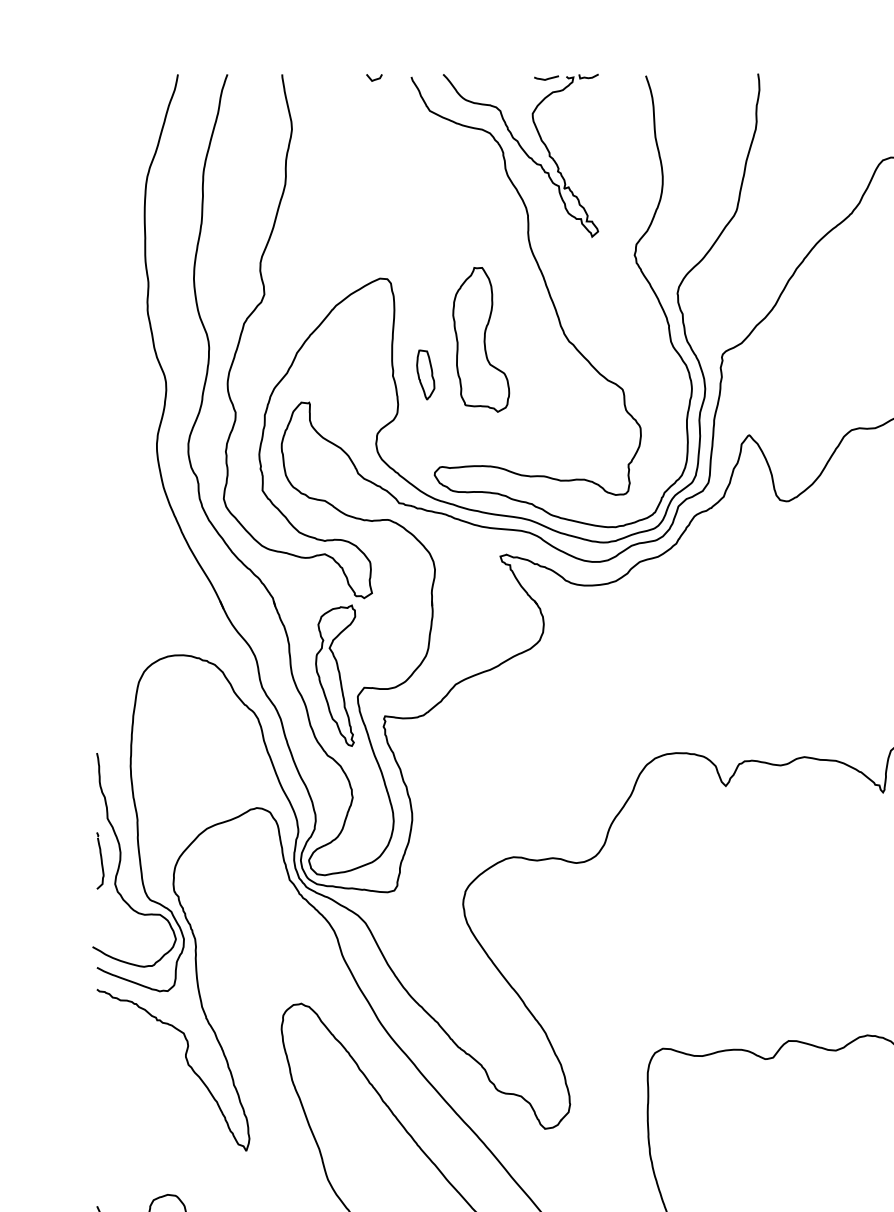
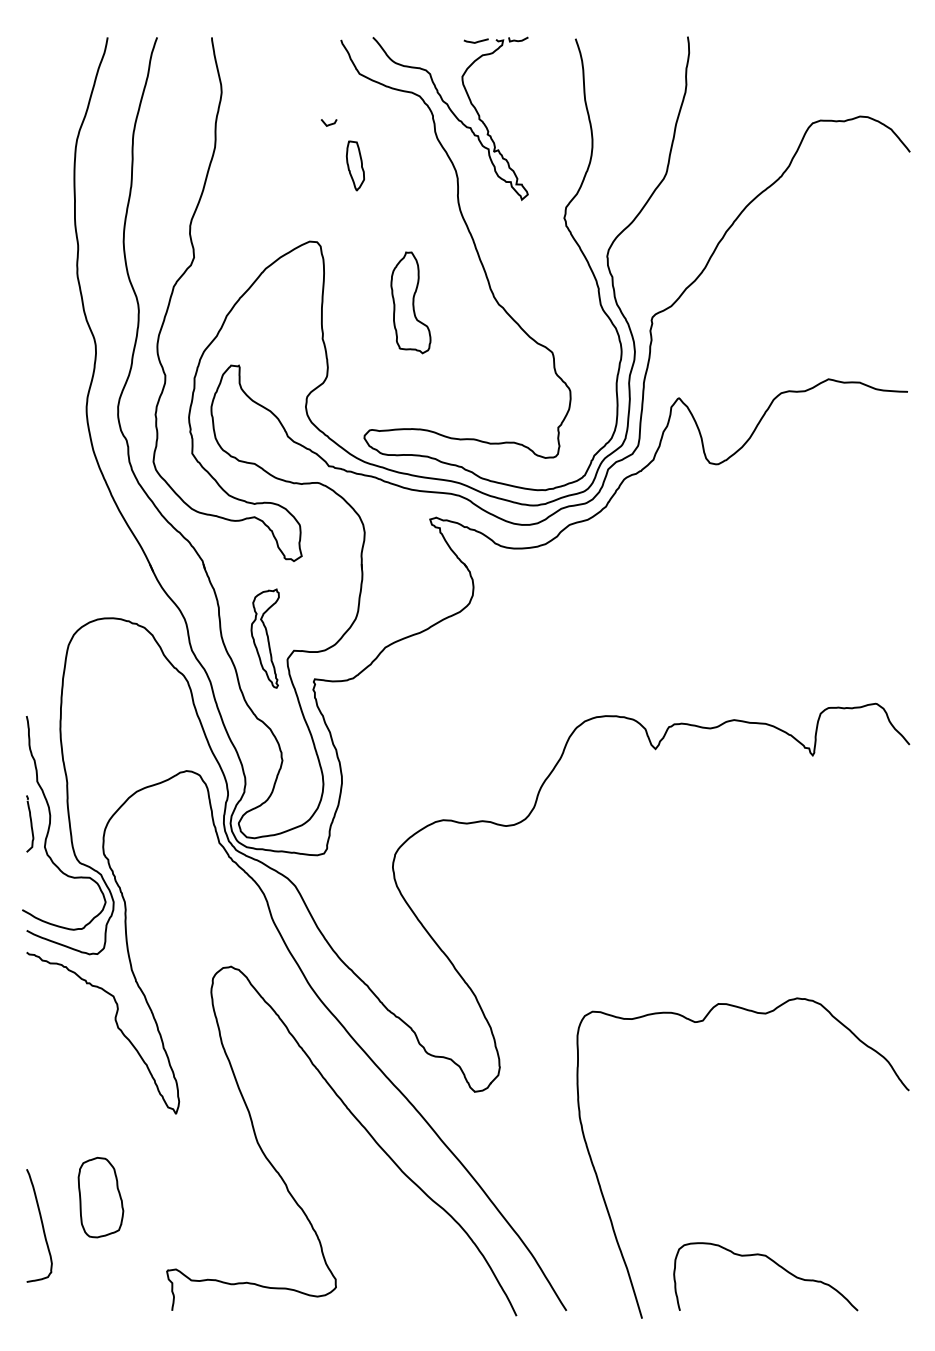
line: (375, 78) -> (330, 123), moved
part: (480, 339) -> (410, 302), size x0.7
part: (424, 374) -> (354, 165), moved
part: (334, 675) -> (264, 638), size x0.7

